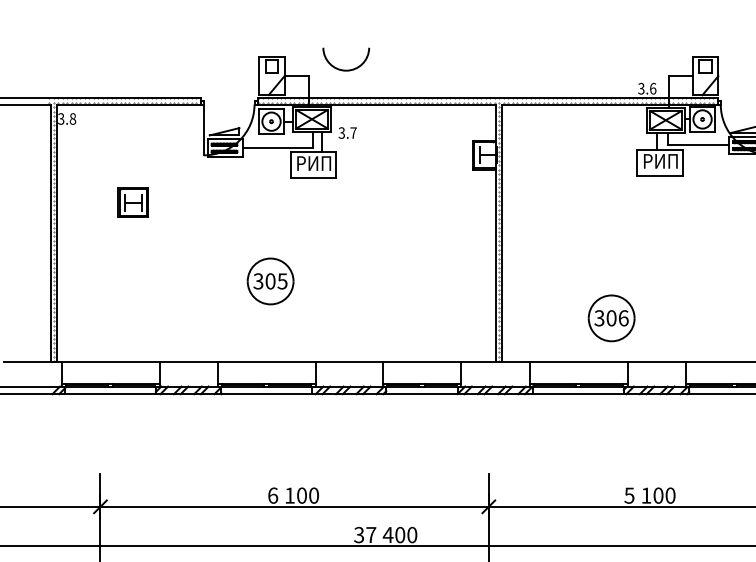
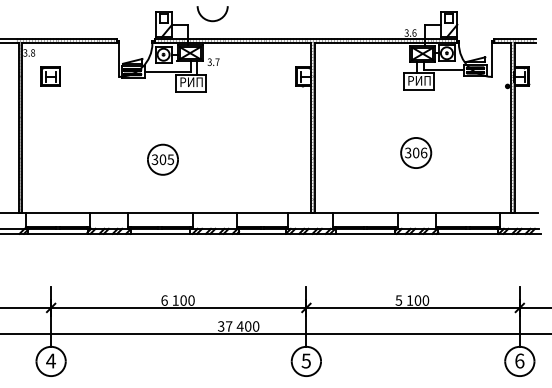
part: (132, 201) -> (50, 76), moved
part: (612, 317) -> (416, 152), moved

